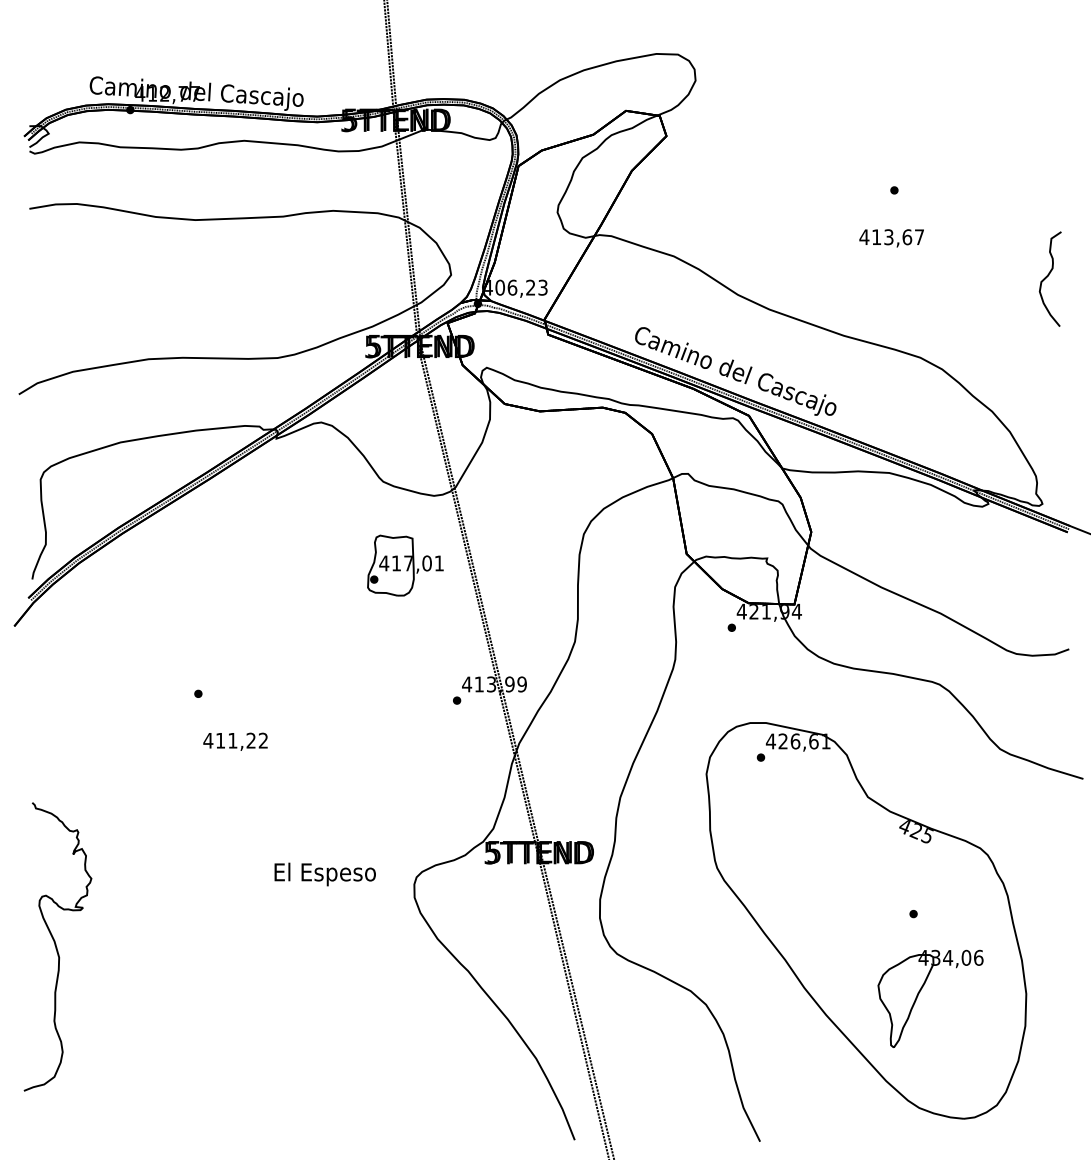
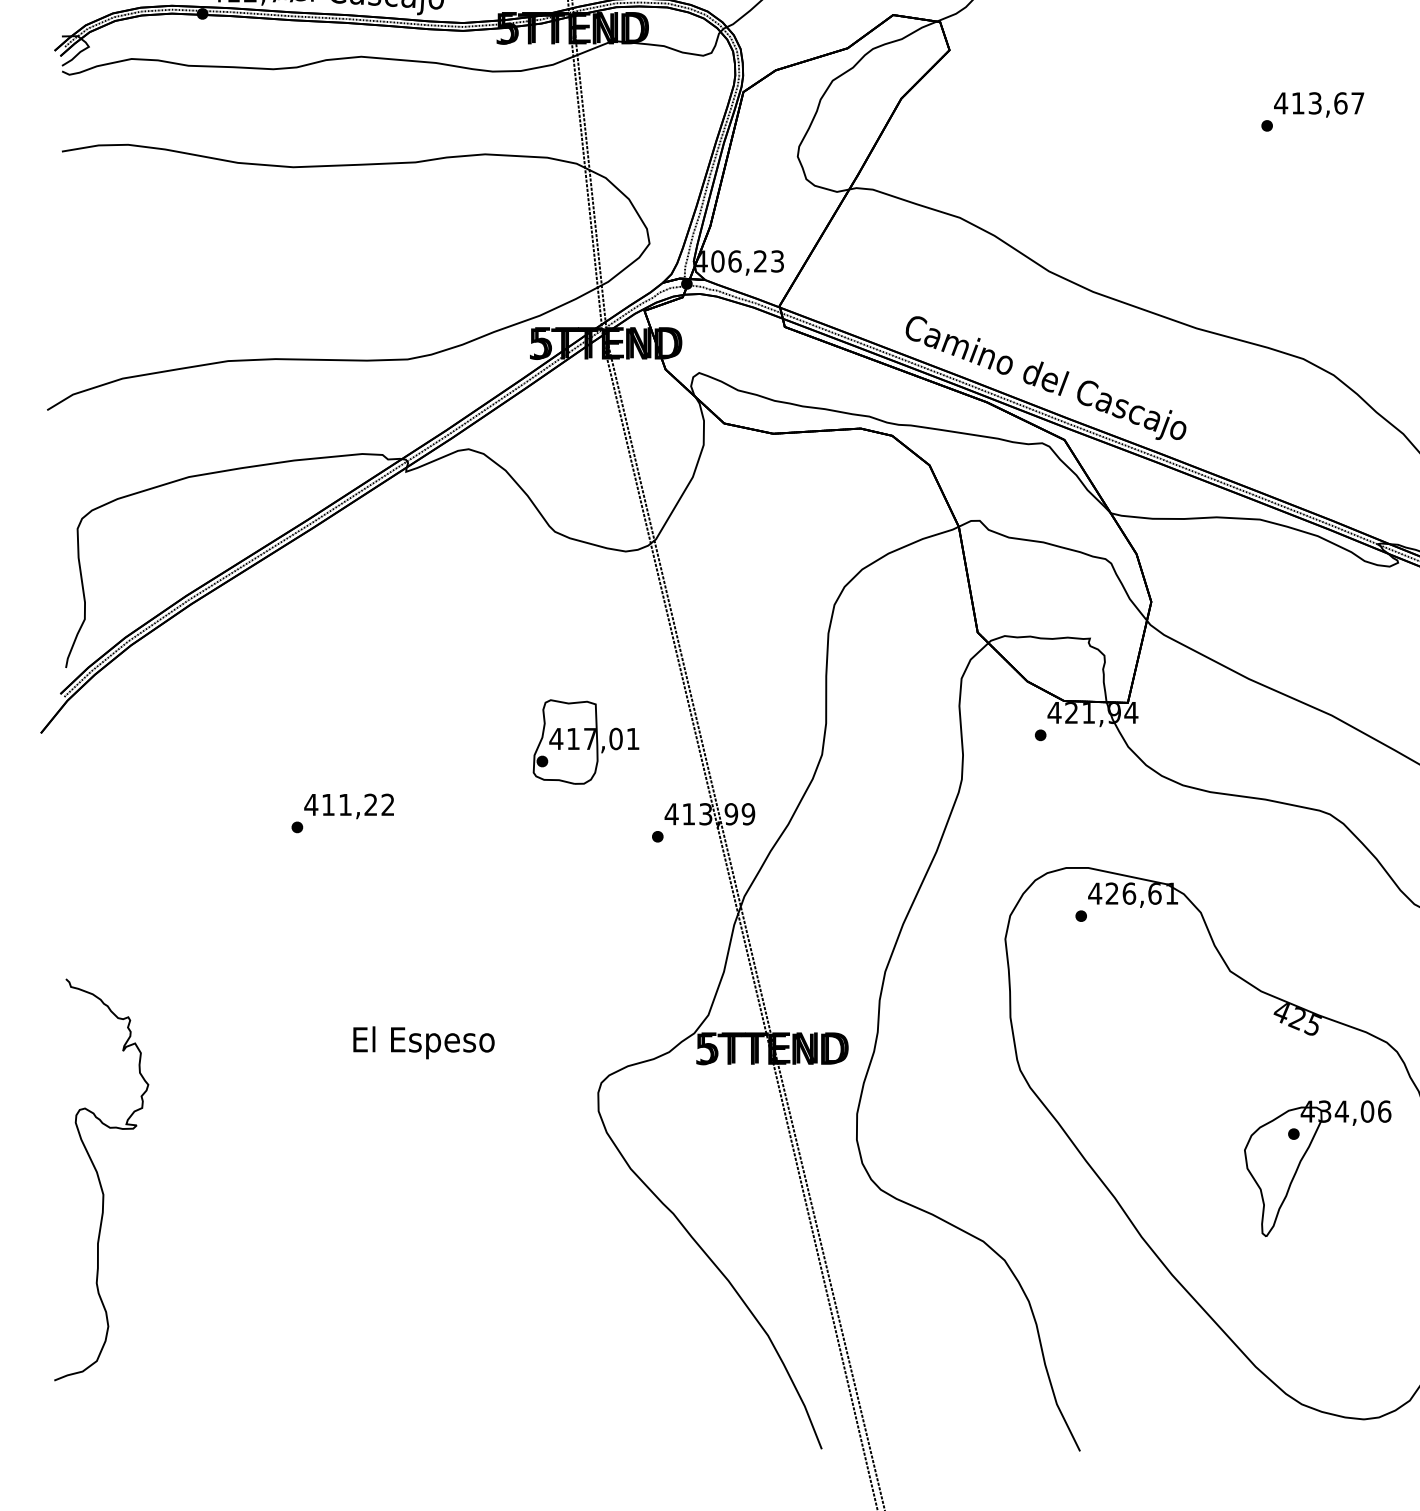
text: (891, 238) -> (1318, 105), moved
part: (405, 565) -> (585, 741), moved
text: (235, 741) -> (349, 805), moved
text: (324, 874) -> (422, 1042), moved
part: (920, 992) -> (1303, 1159), moved

